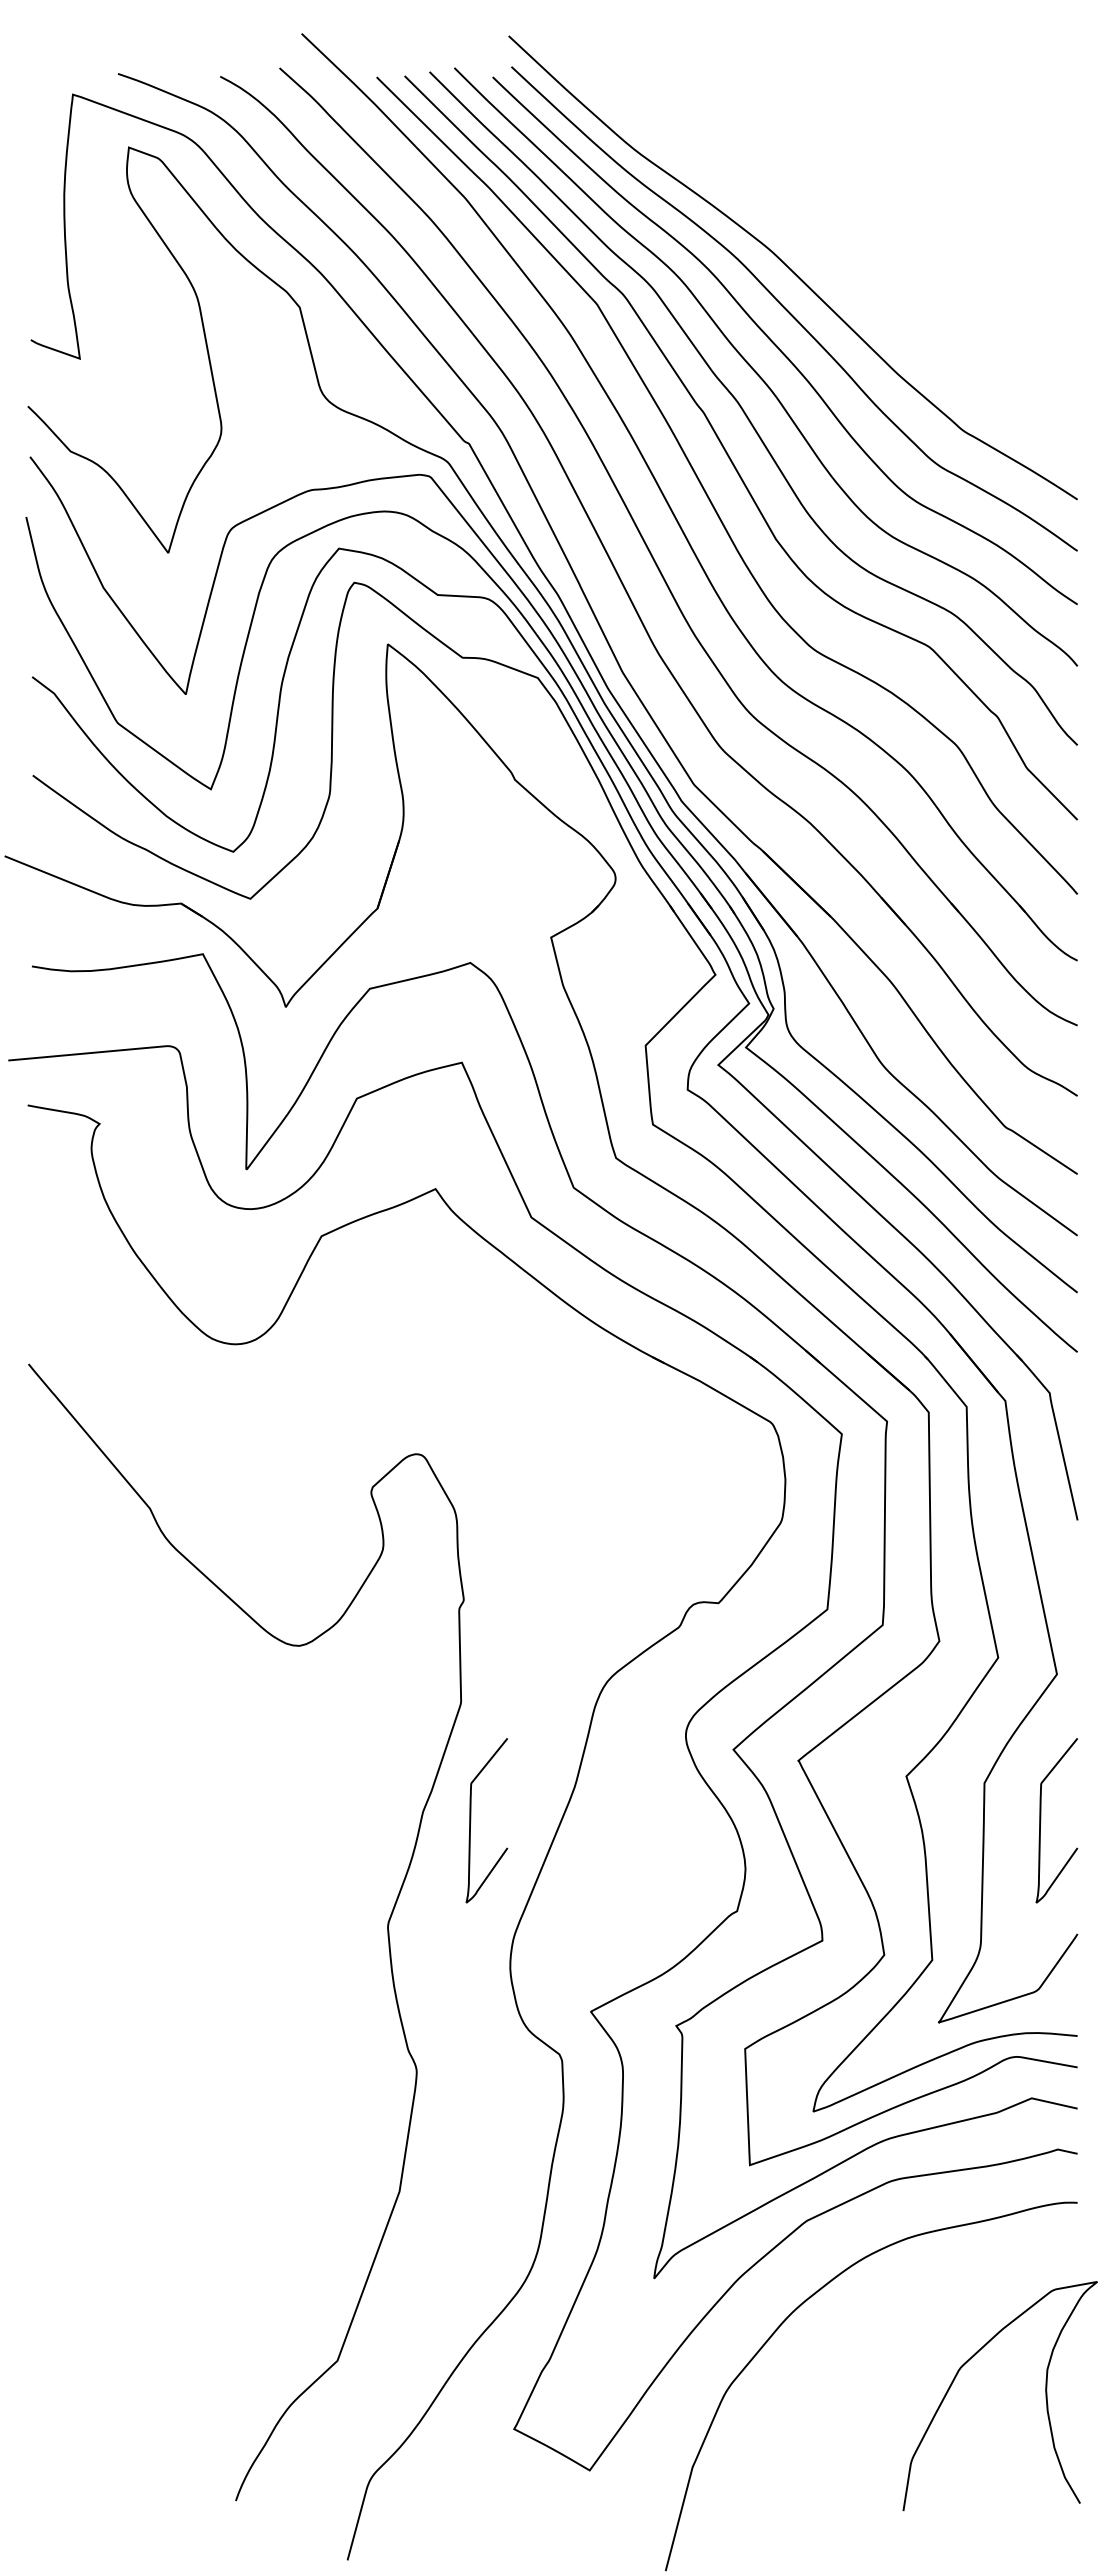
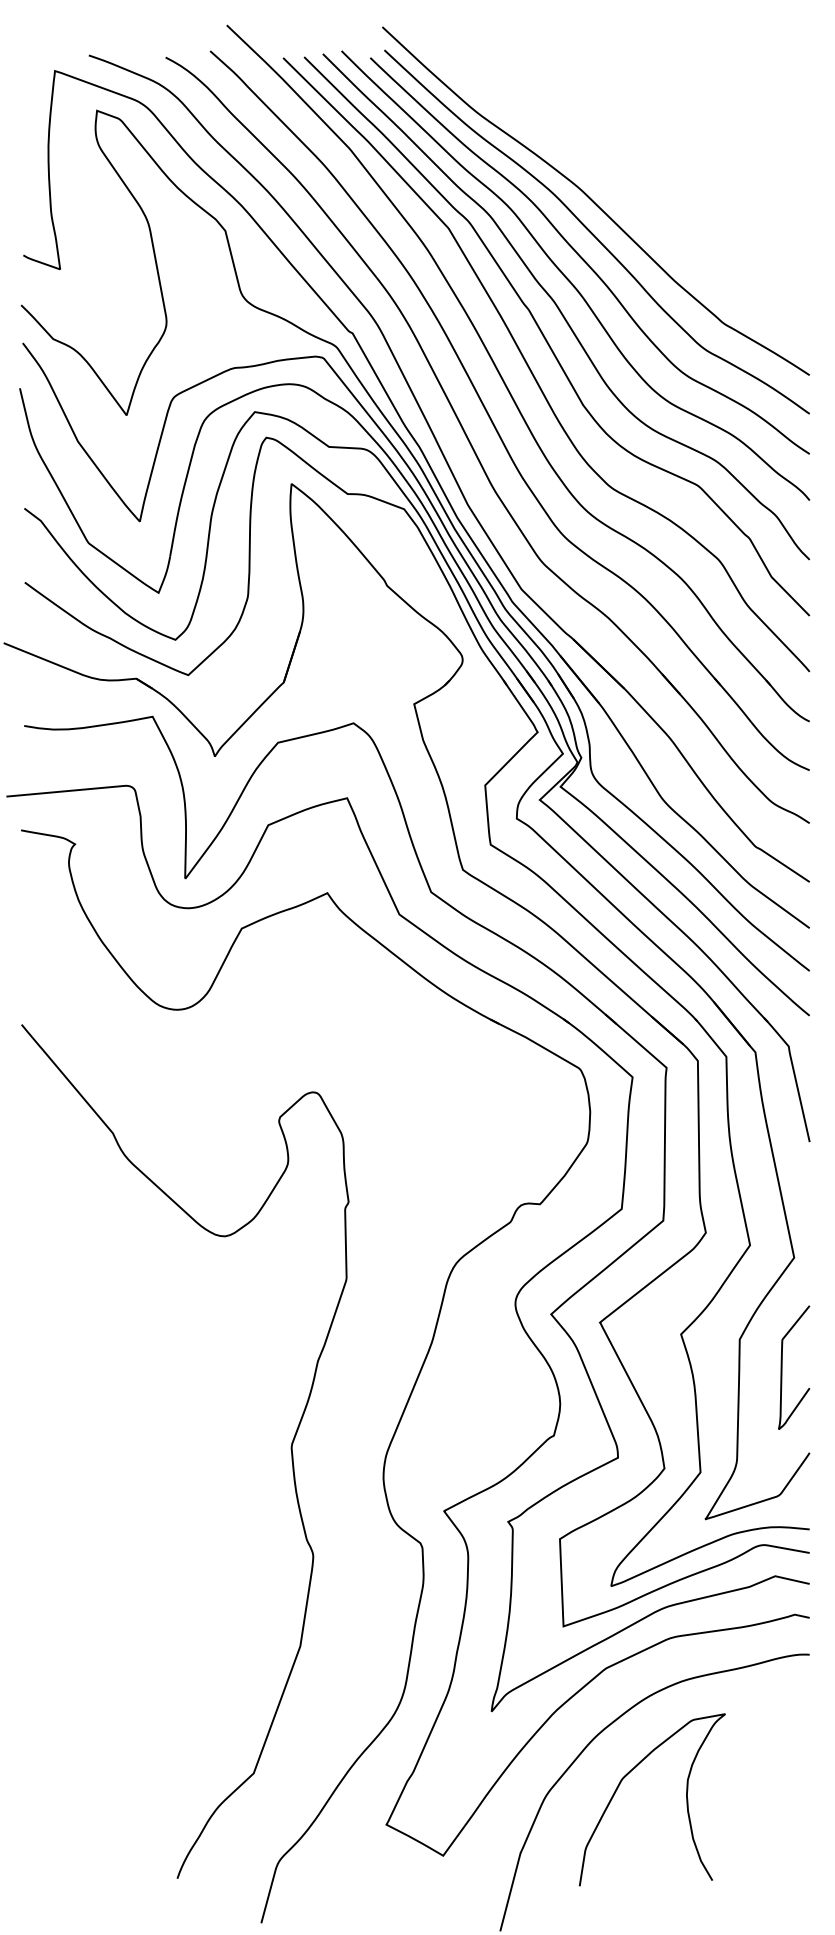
curve: (471, 1820) -> (354, 1367), removed
curve: (1045, 2396) -> (686, 1800), moved

